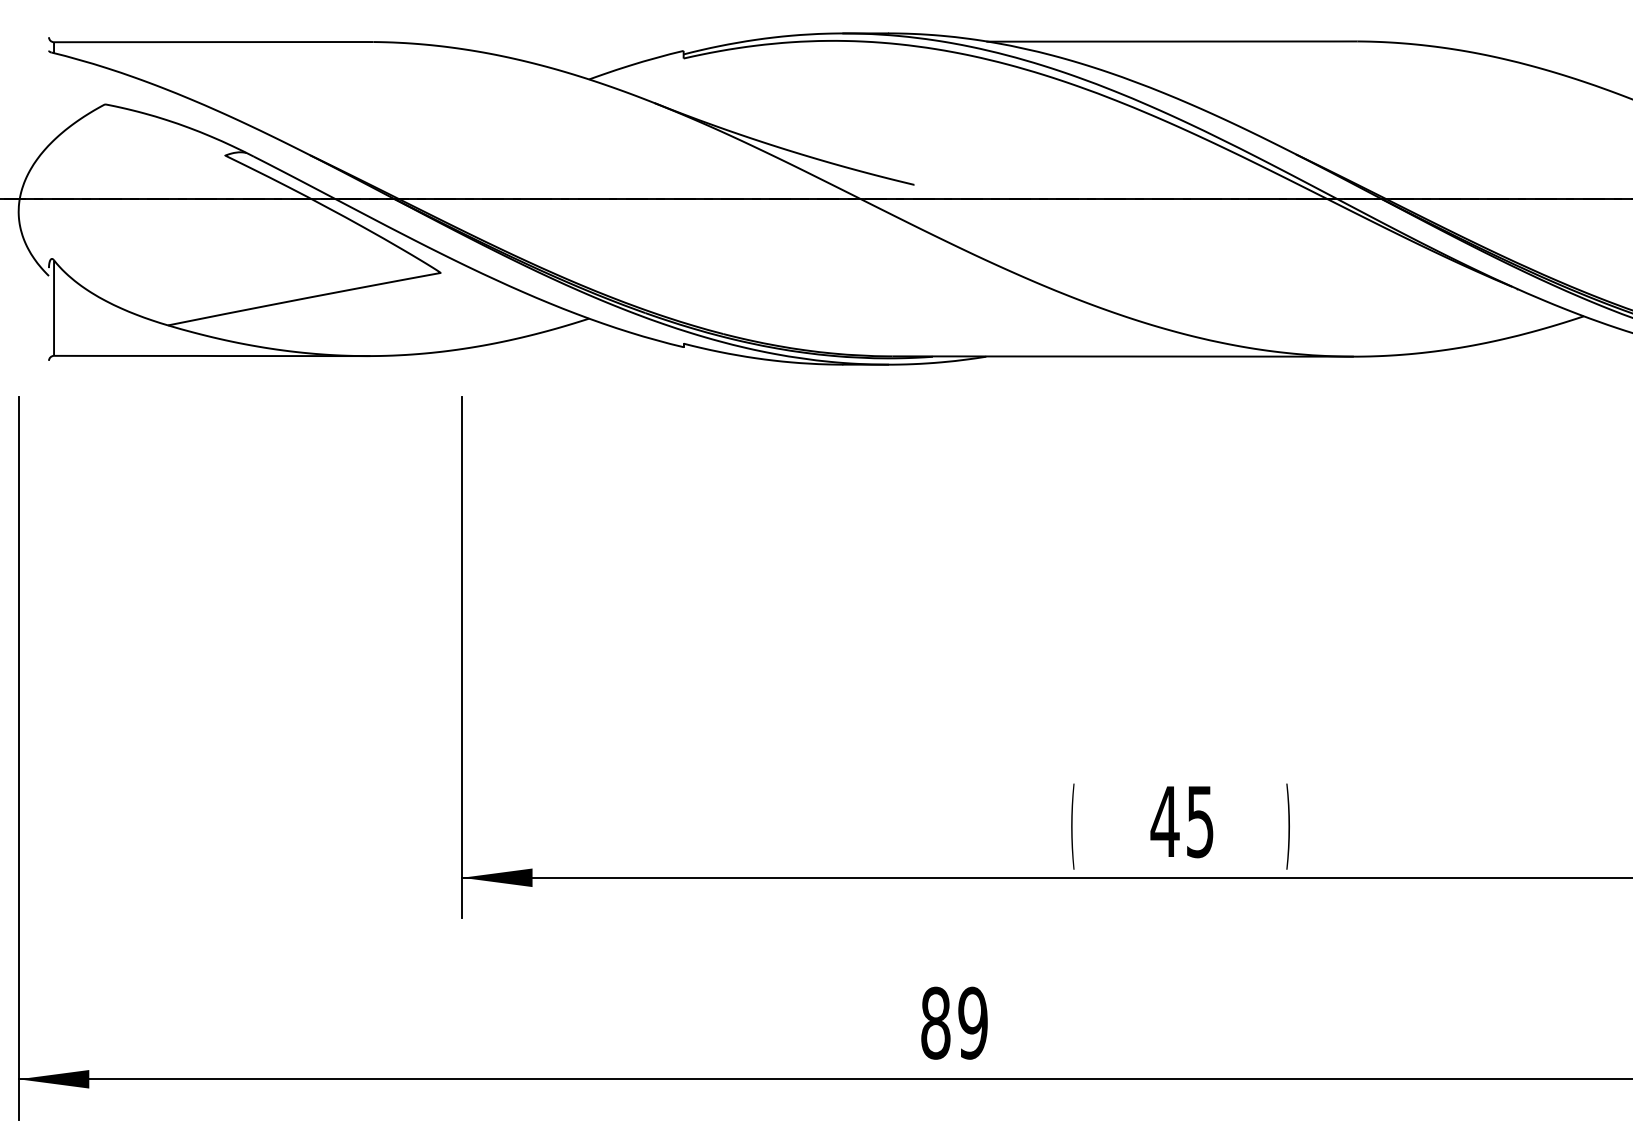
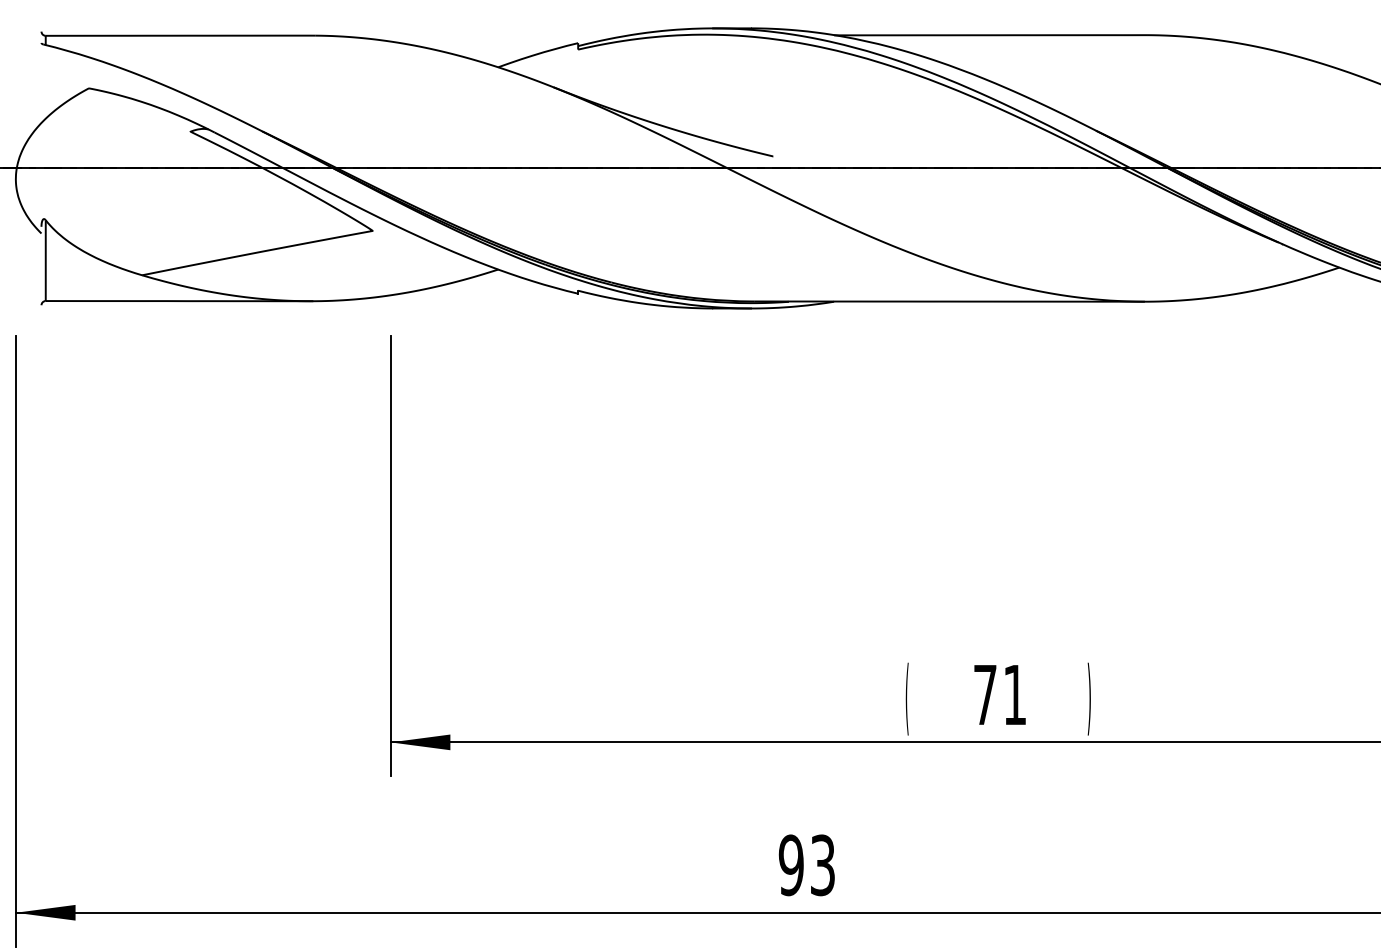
text: (1181, 822) -> (999, 695), 45 -> 71
text: (954, 1022) -> (807, 864), 89 -> 93

